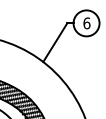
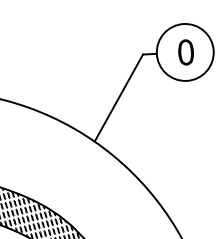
text: (86, 22) -> (185, 50), 6 -> 0

